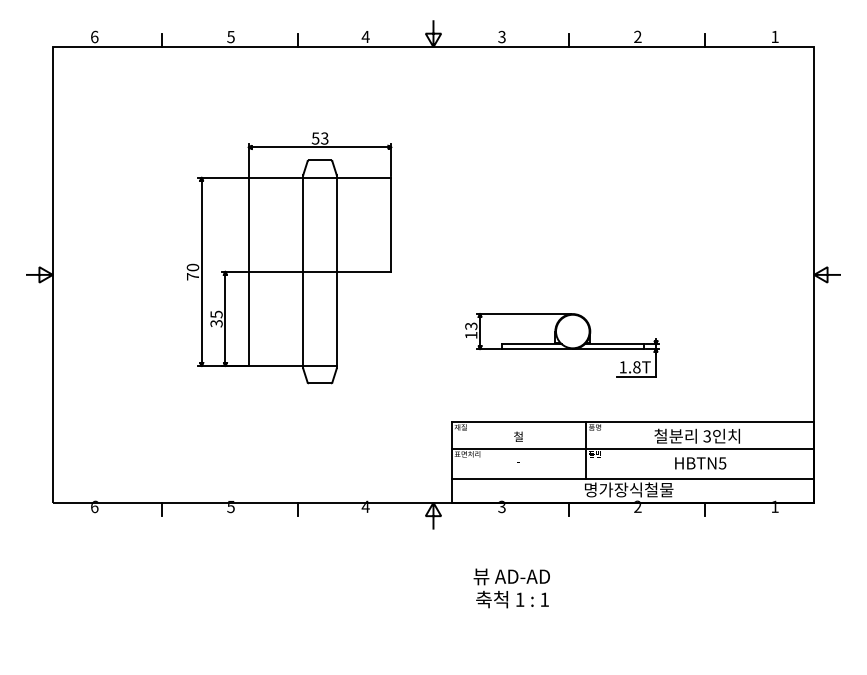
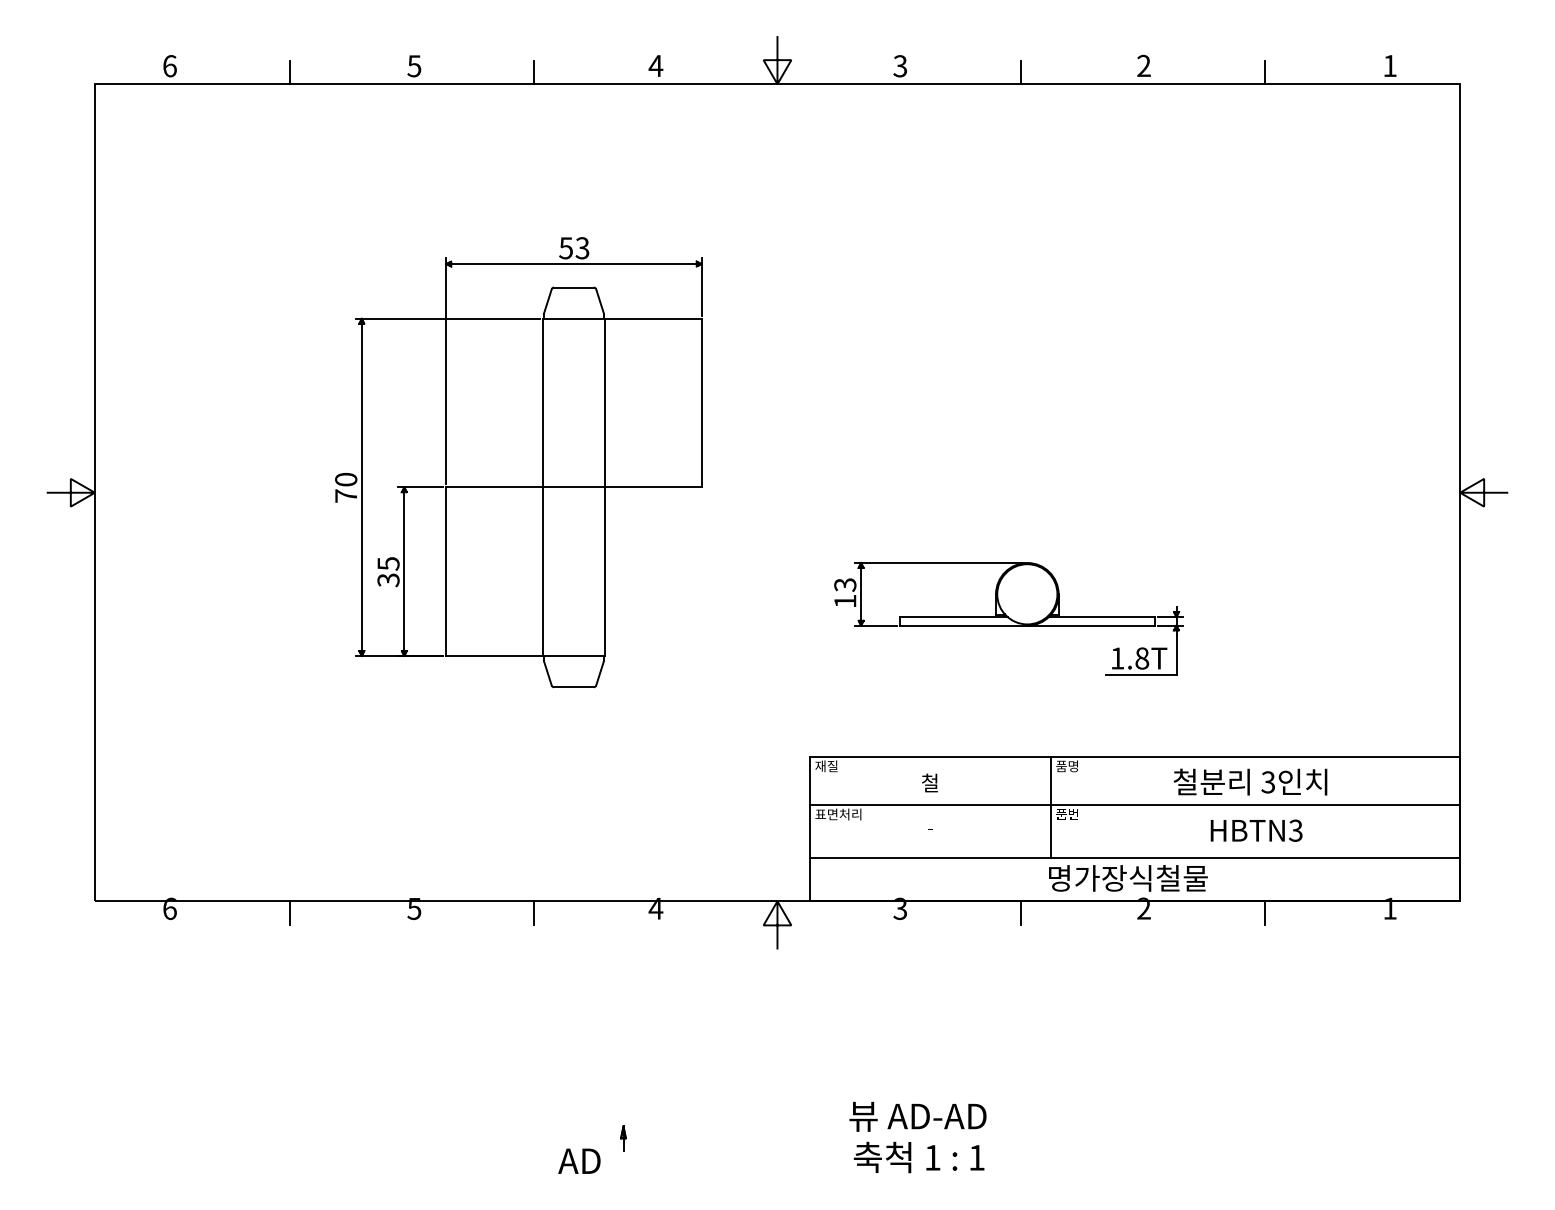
text: (722, 462) -> (1295, 829), HBTN5 -> HBTN3
text: (511, 588) -> (917, 1137), moved
part: (330, 640) -> (592, 1148), added

